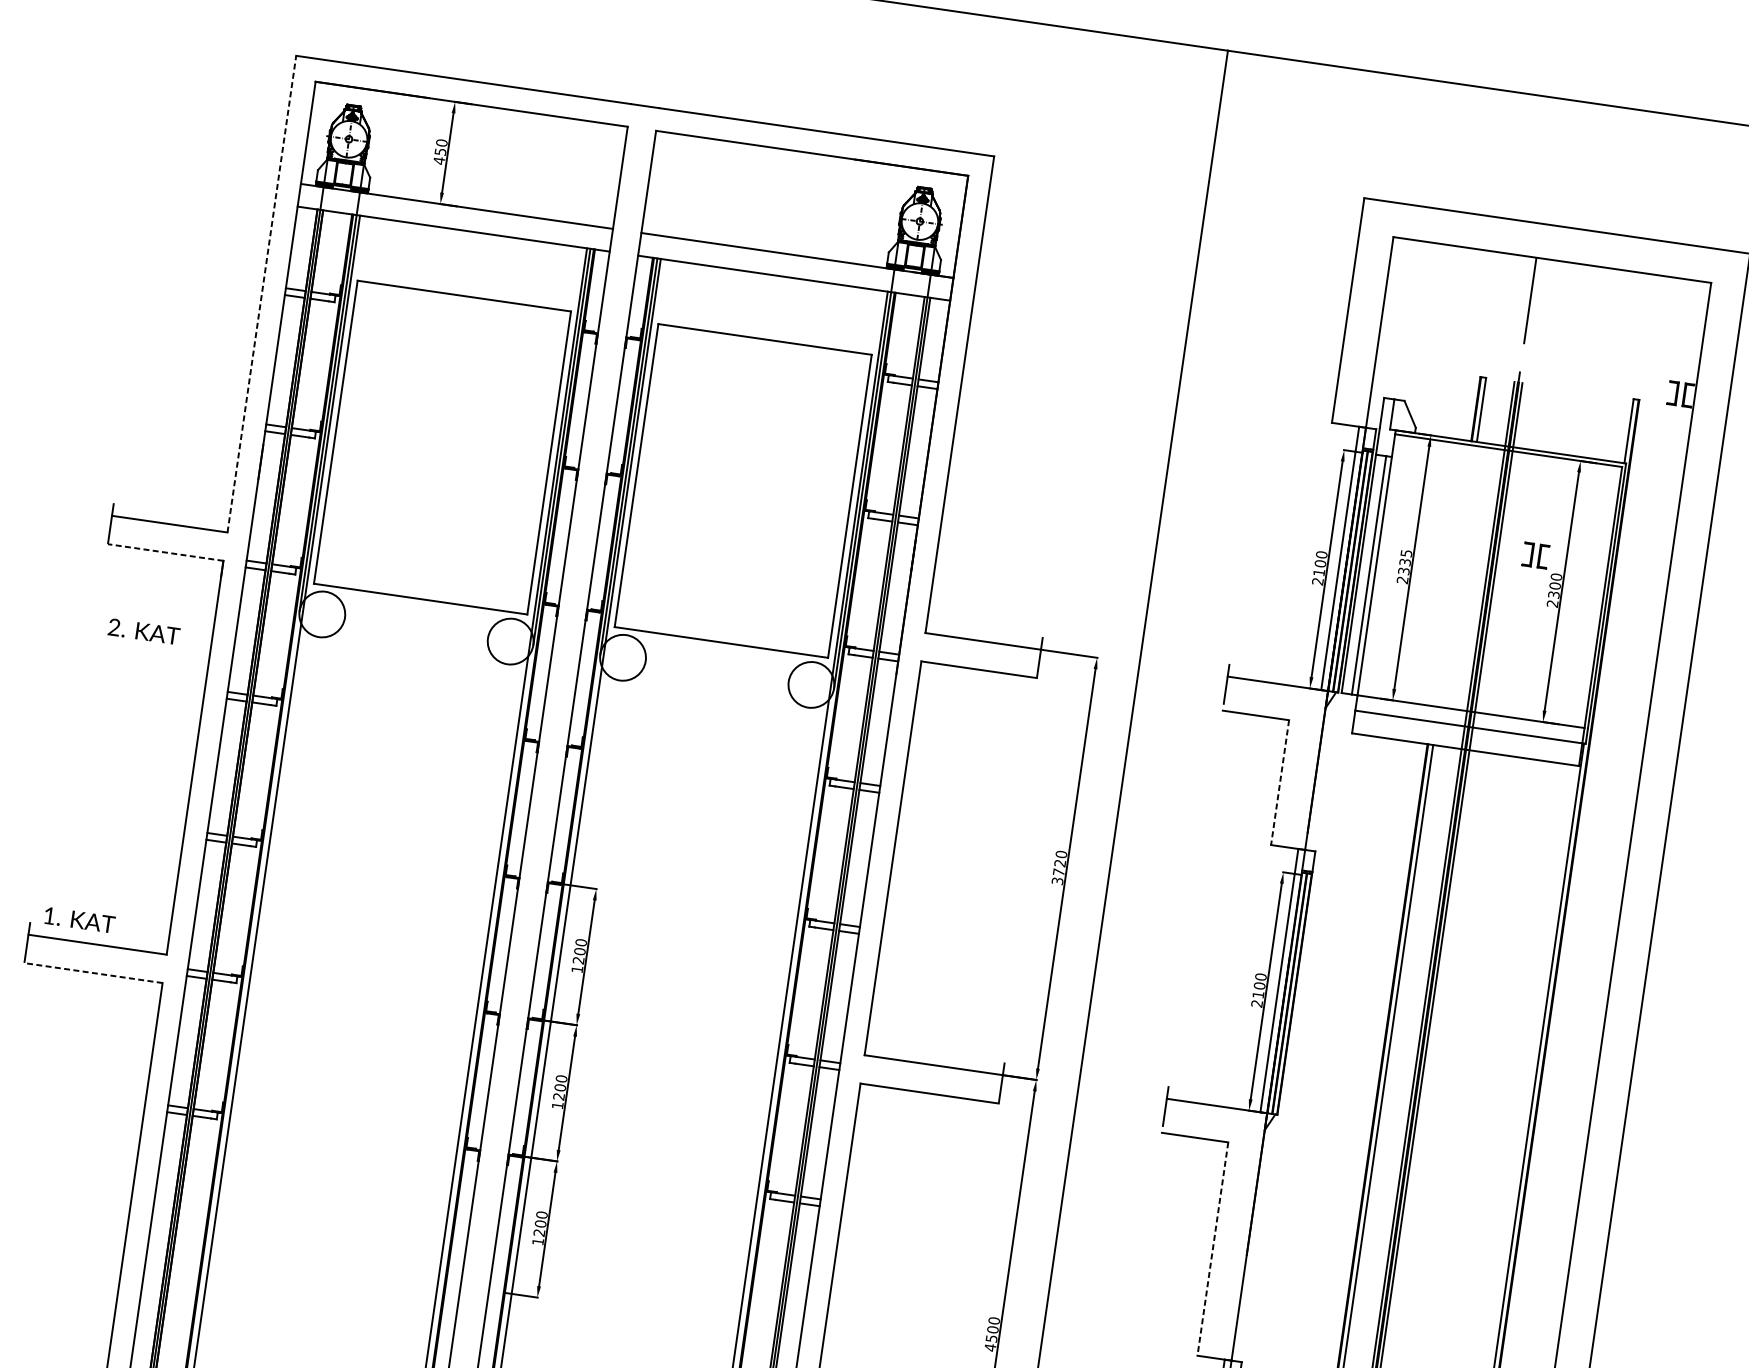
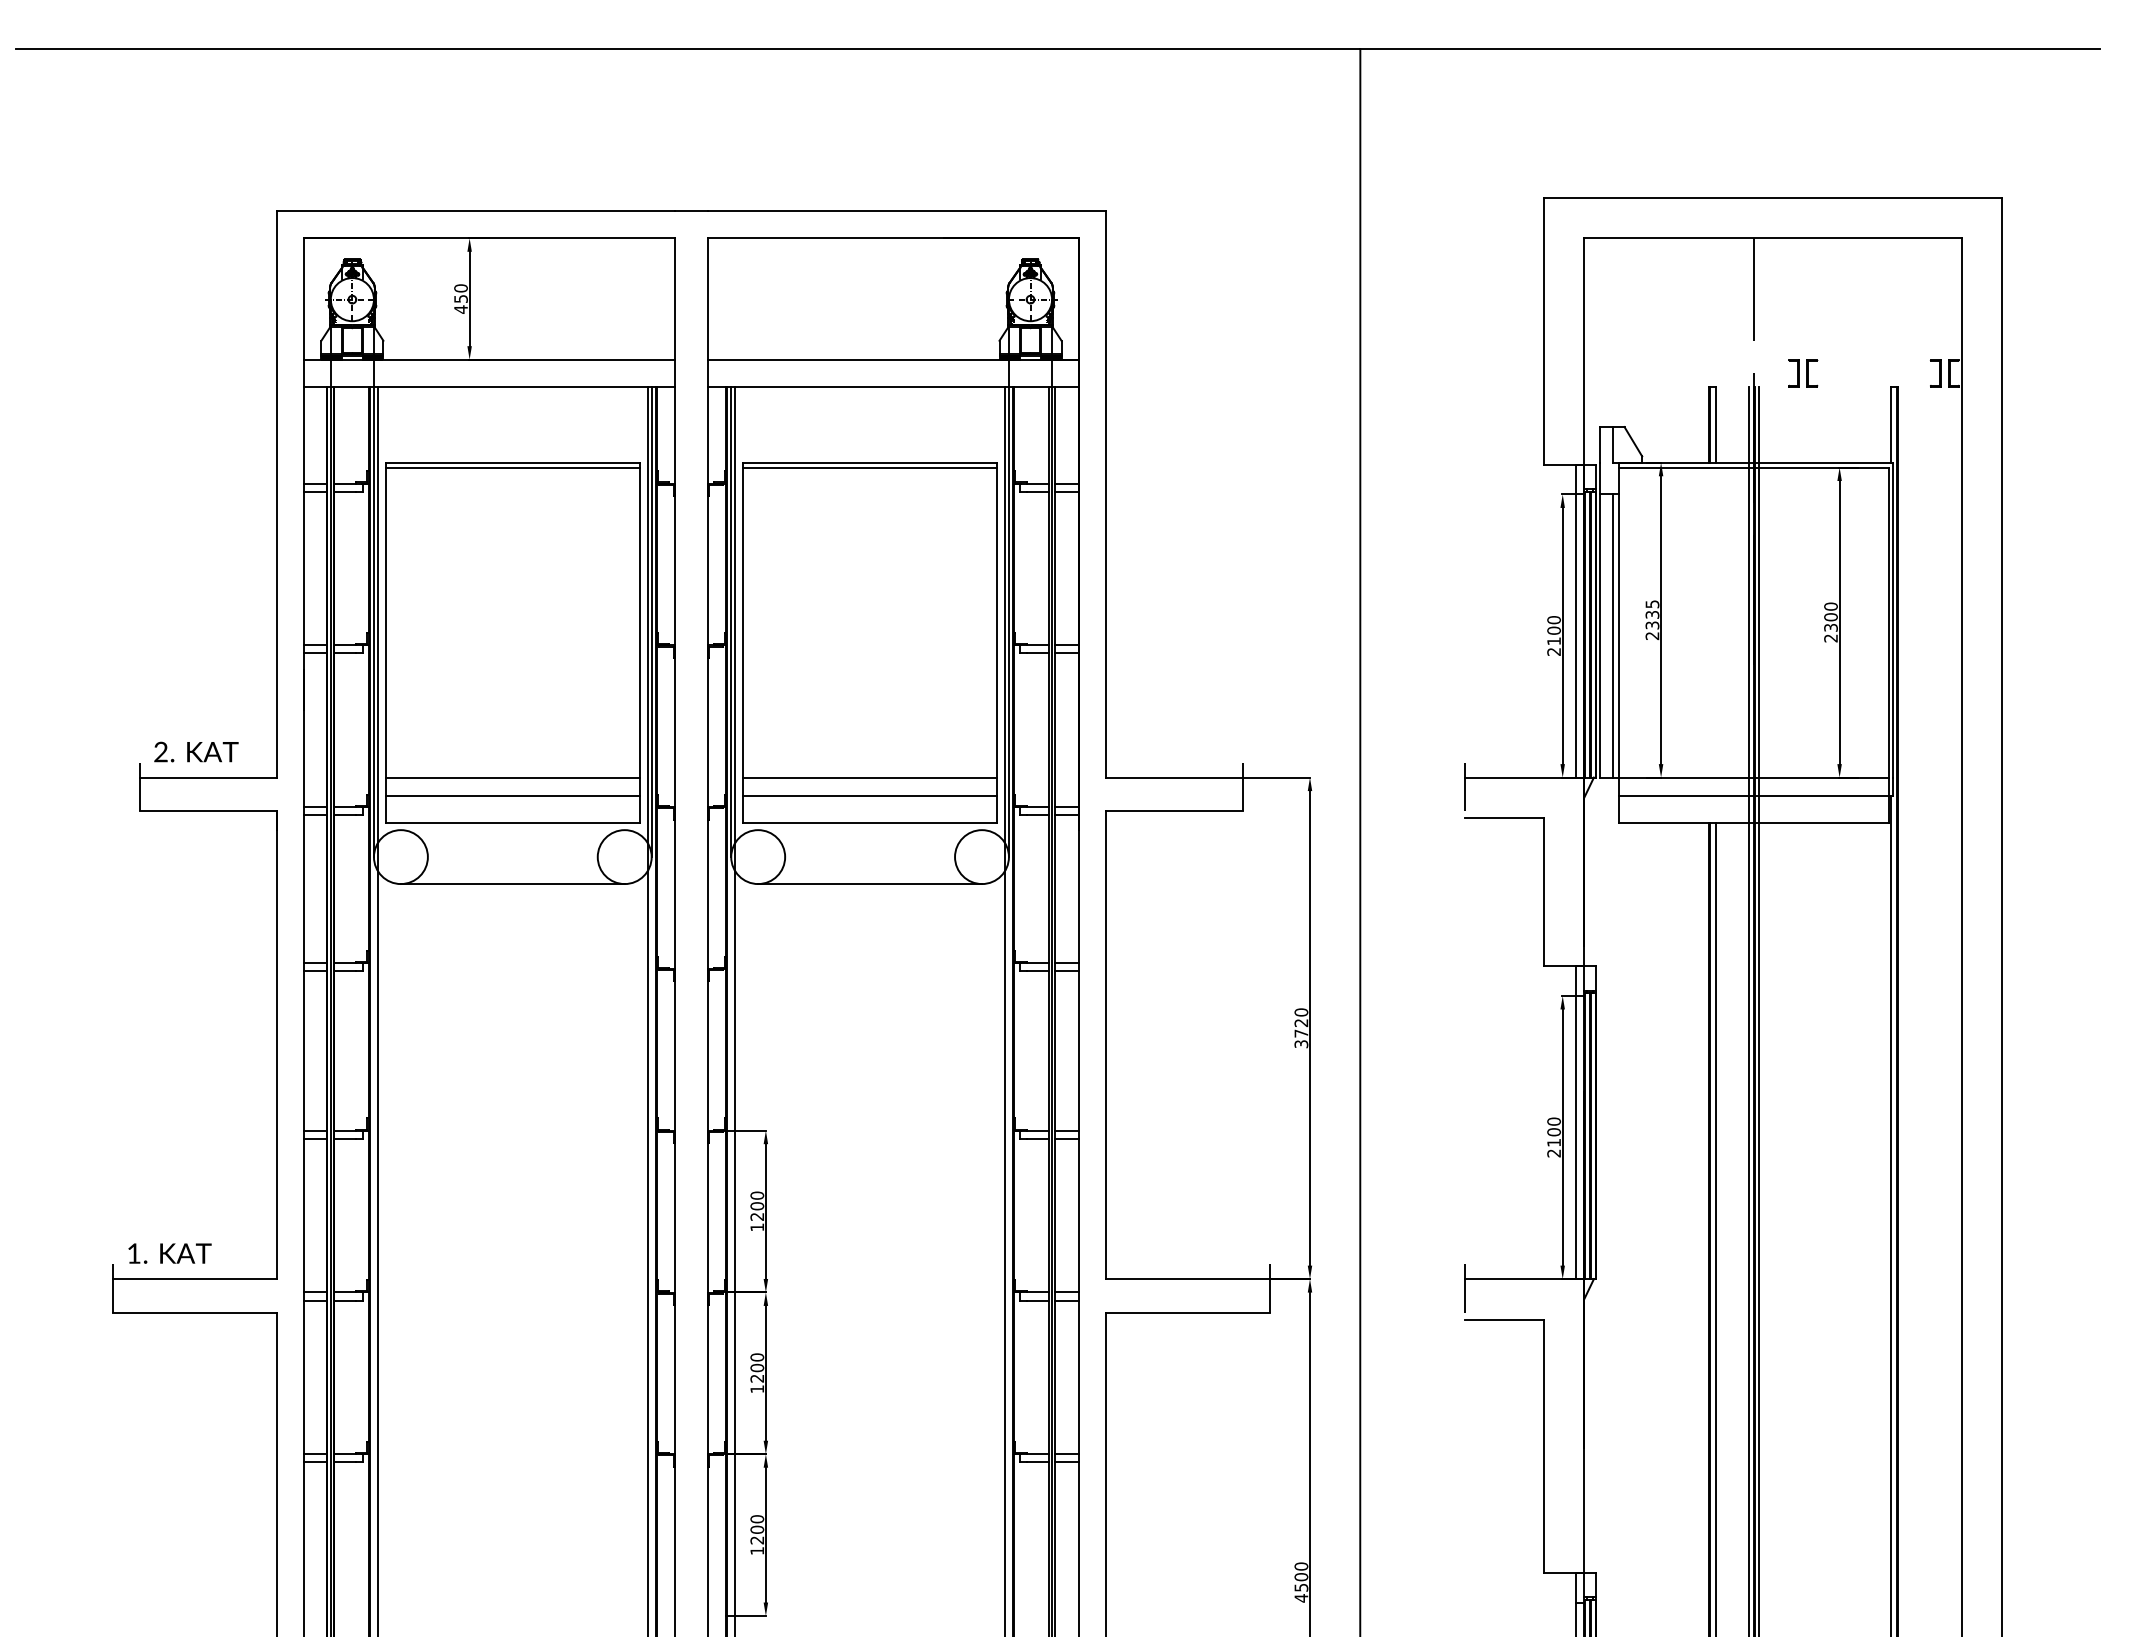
line: (261, 293) -> (276, 493), dashed -> solid
line: (463, 300) -> (512, 467), added
line: (764, 343) -> (869, 467), added
line: (165, 552) -> (208, 811), dashed -> solid
part: (1535, 555) -> (1803, 373), moved
line: (425, 560) -> (512, 777), added
line: (423, 576) -> (512, 795), added
line: (726, 604) -> (869, 777), added
line: (724, 619) -> (869, 795), added
text: (144, 631) -> (196, 751), moved
line: (412, 651) -> (512, 884), added
line: (713, 694) -> (869, 884), added
line: (1279, 782) -> (1543, 892), dashed -> solid
line: (93, 972) -> (194, 1312), dashed -> solid
line: (1212, 1249) -> (1543, 1446), dashed -> solid

